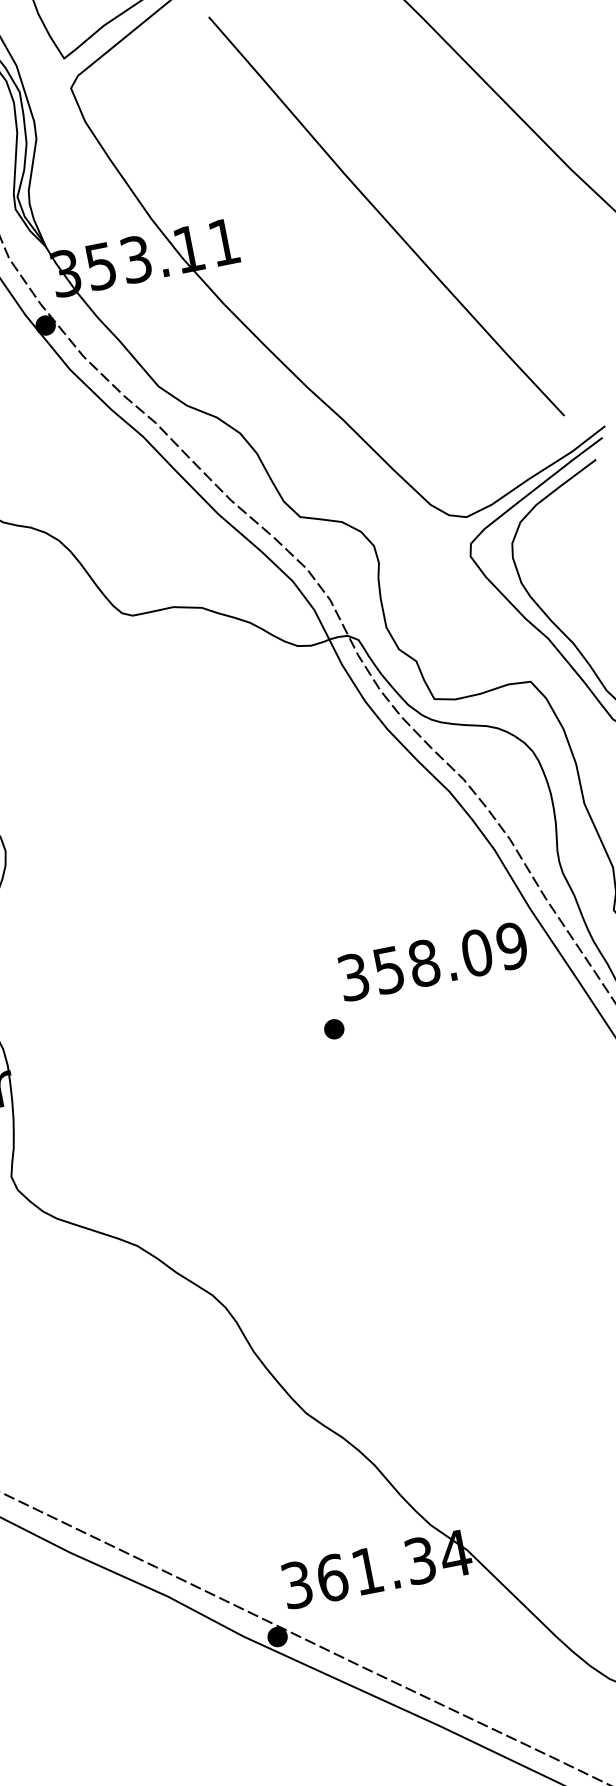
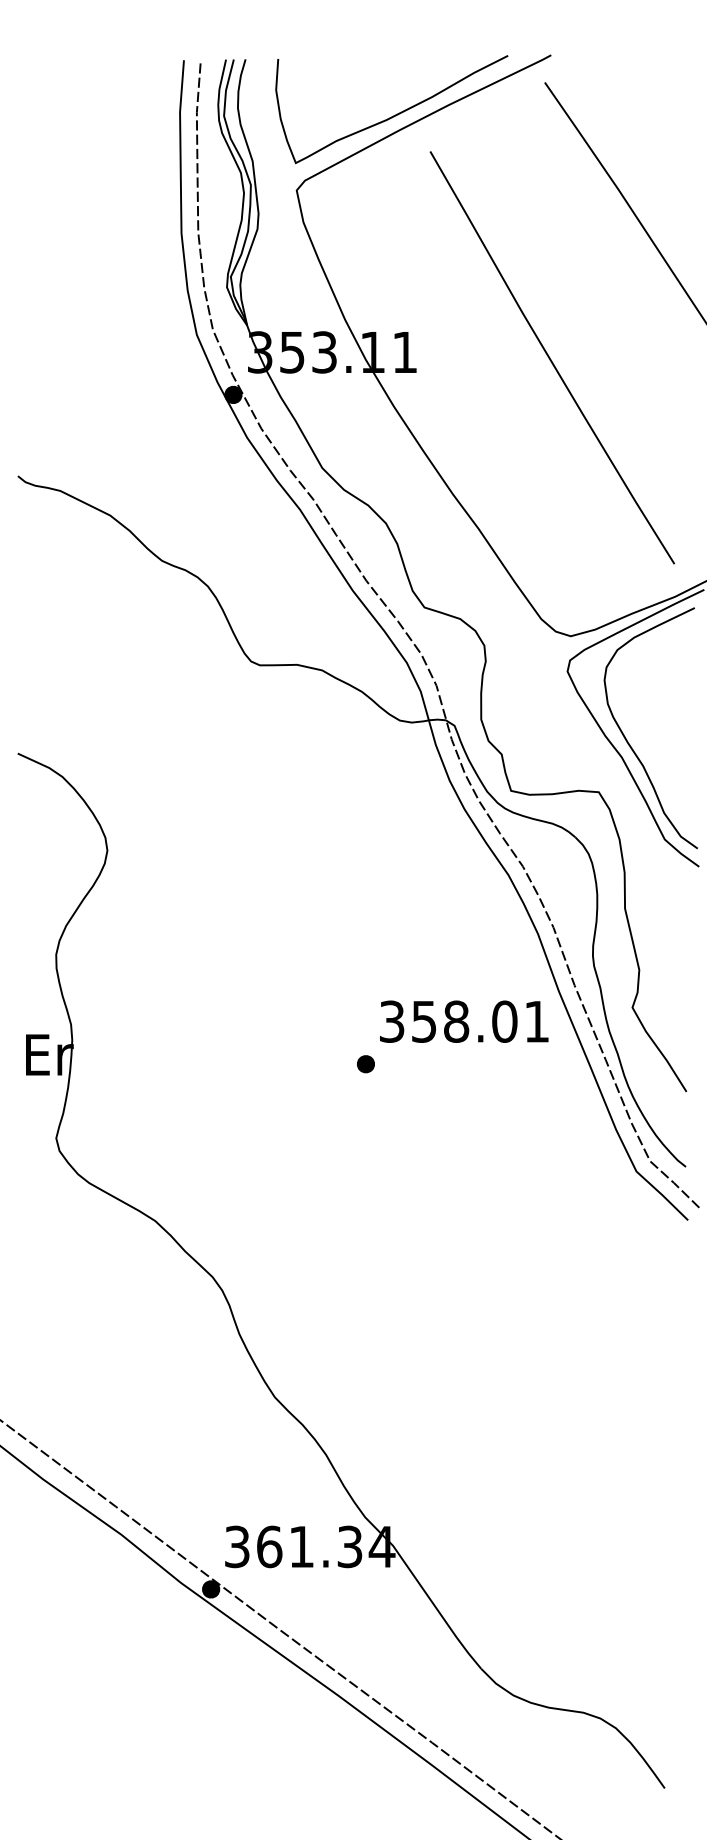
text: (511, 945) -> (536, 1021), 358.09 -> 358.01

